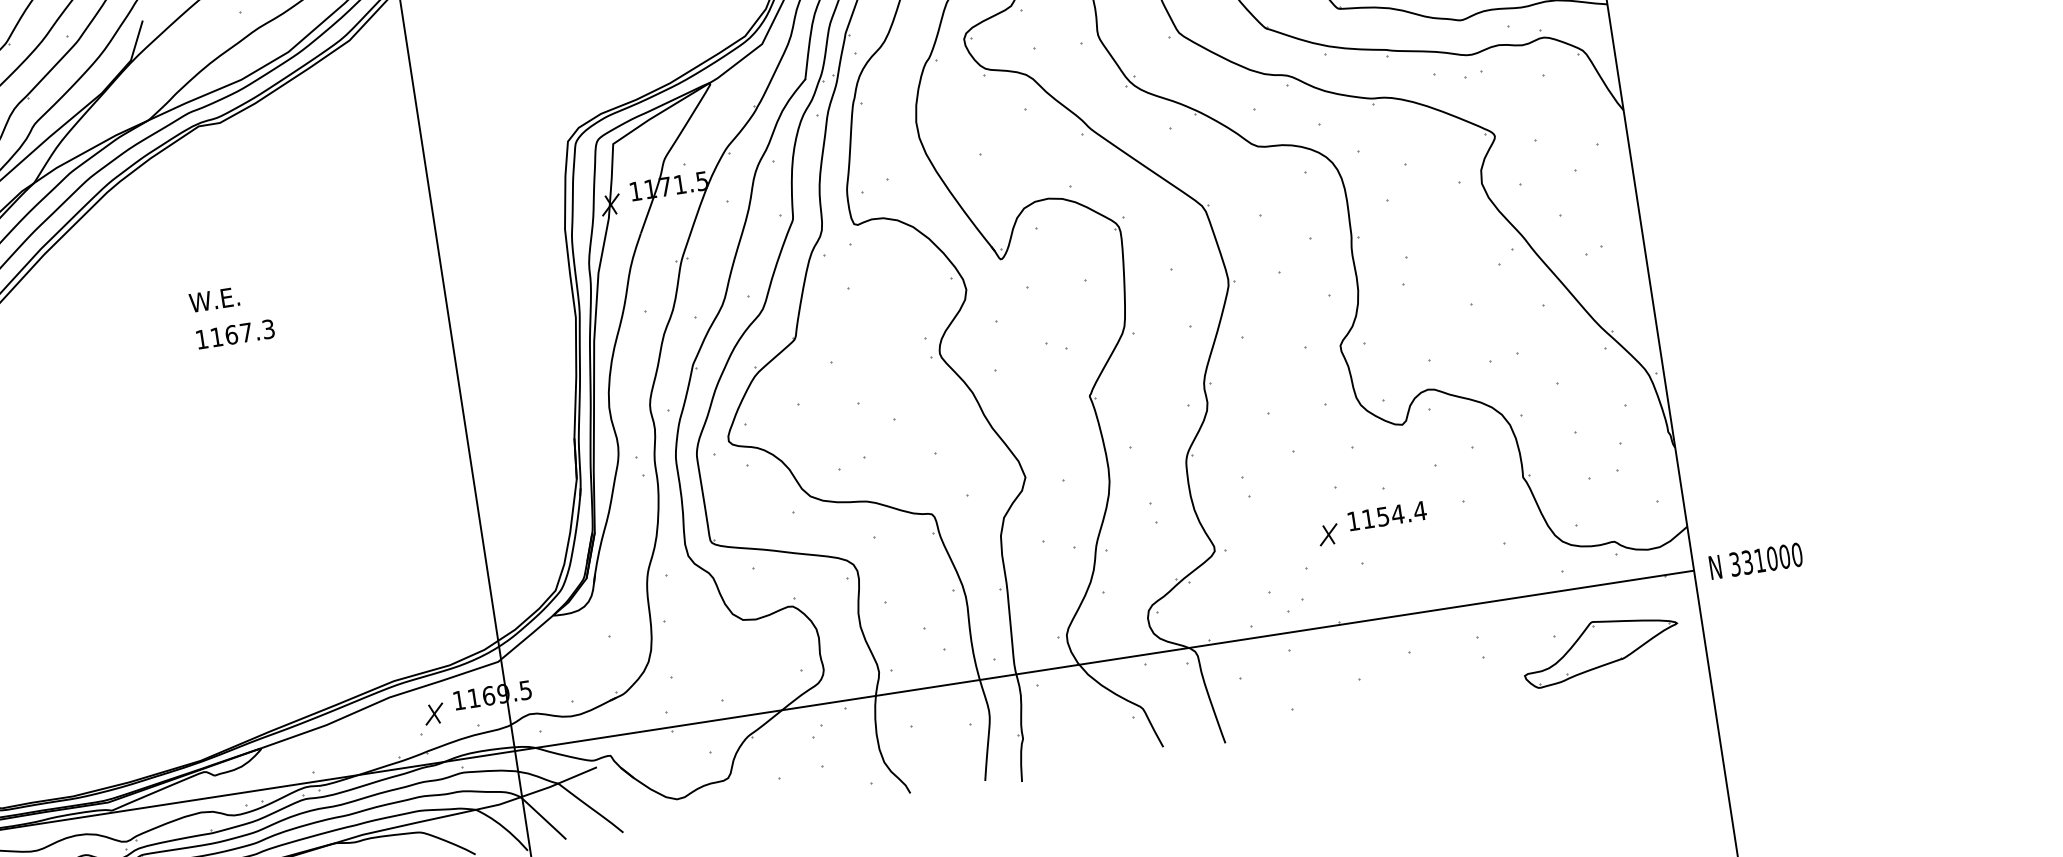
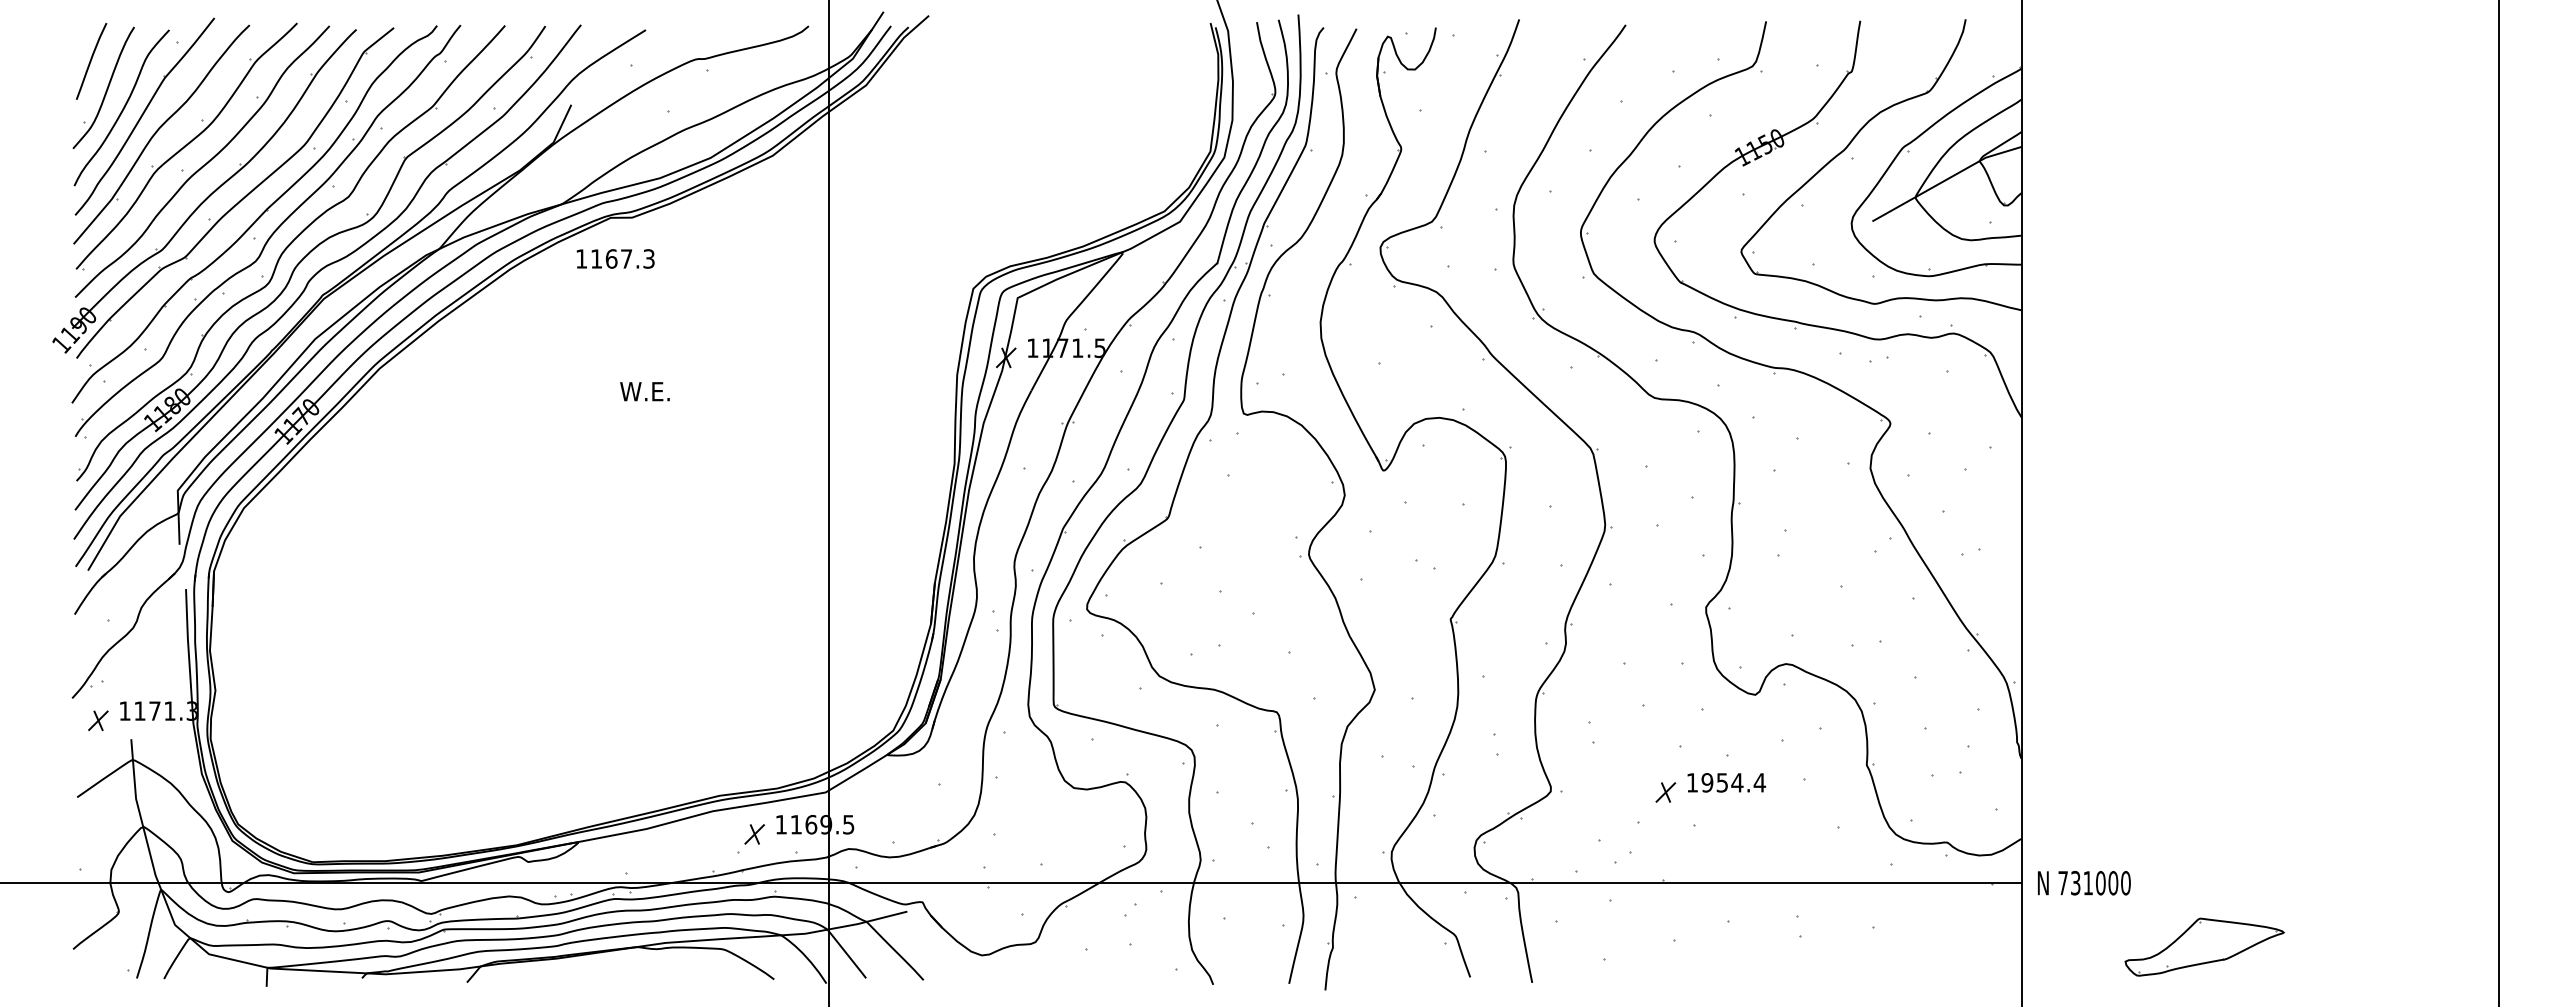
text: (213, 299) -> (644, 391), moved
text: (235, 333) -> (615, 258), moved
text: (1368, 518) -> (1707, 782), 1154.4 -> 1954.4
text: (1734, 563) -> (2062, 882), 331000 -> 731000
part: (1600, 648) -> (2204, 946), moved

